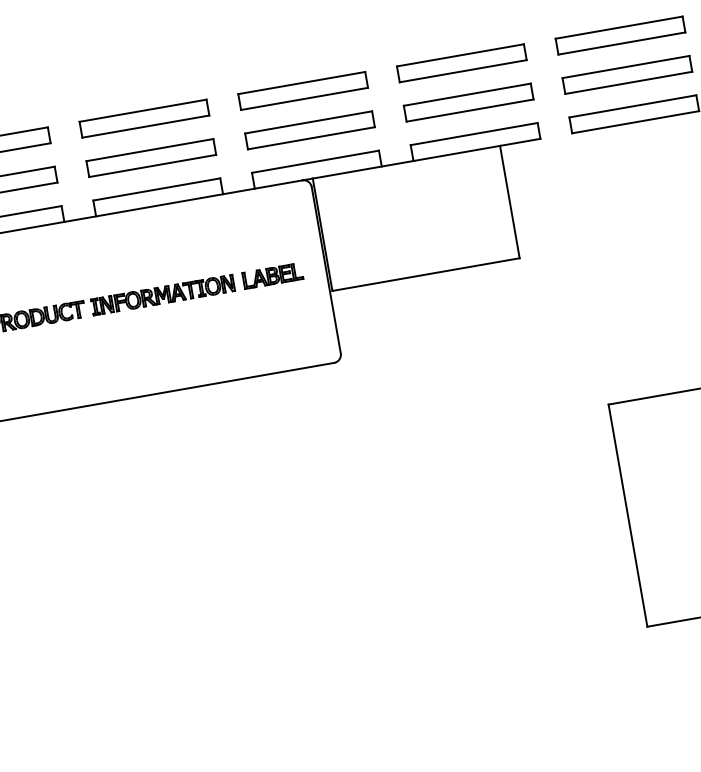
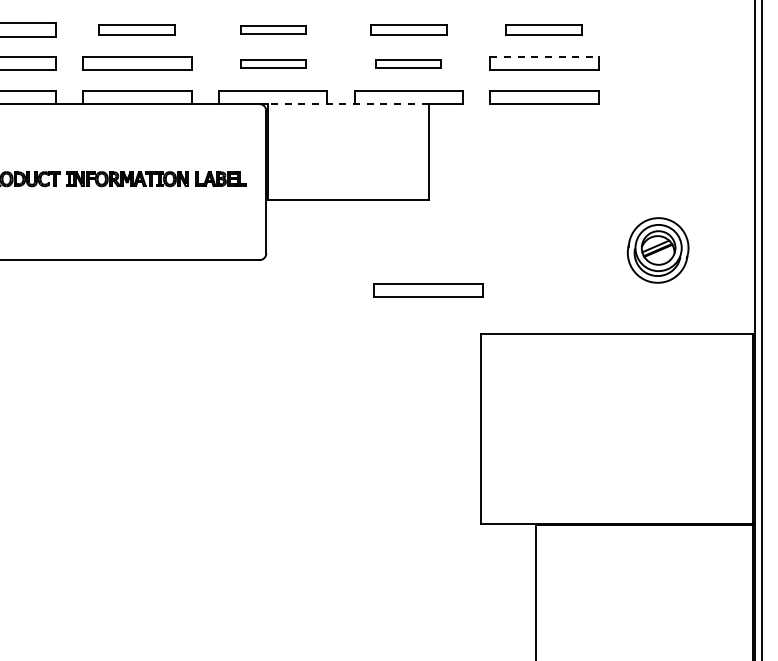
part: (620, 34) -> (544, 29), size x0.7
part: (461, 62) -> (408, 29), size x0.7
line: (625, 66) -> (544, 56), solid -> dashed
part: (302, 90) -> (272, 29), size x0.6
part: (468, 102) -> (408, 63), size x0.6
part: (144, 118) -> (137, 29), size x0.7
part: (309, 130) -> (272, 63), size x0.6
line: (405, 162) -> (347, 104), solid -> dashed
part: (538, 363) -> (428, 290), added

